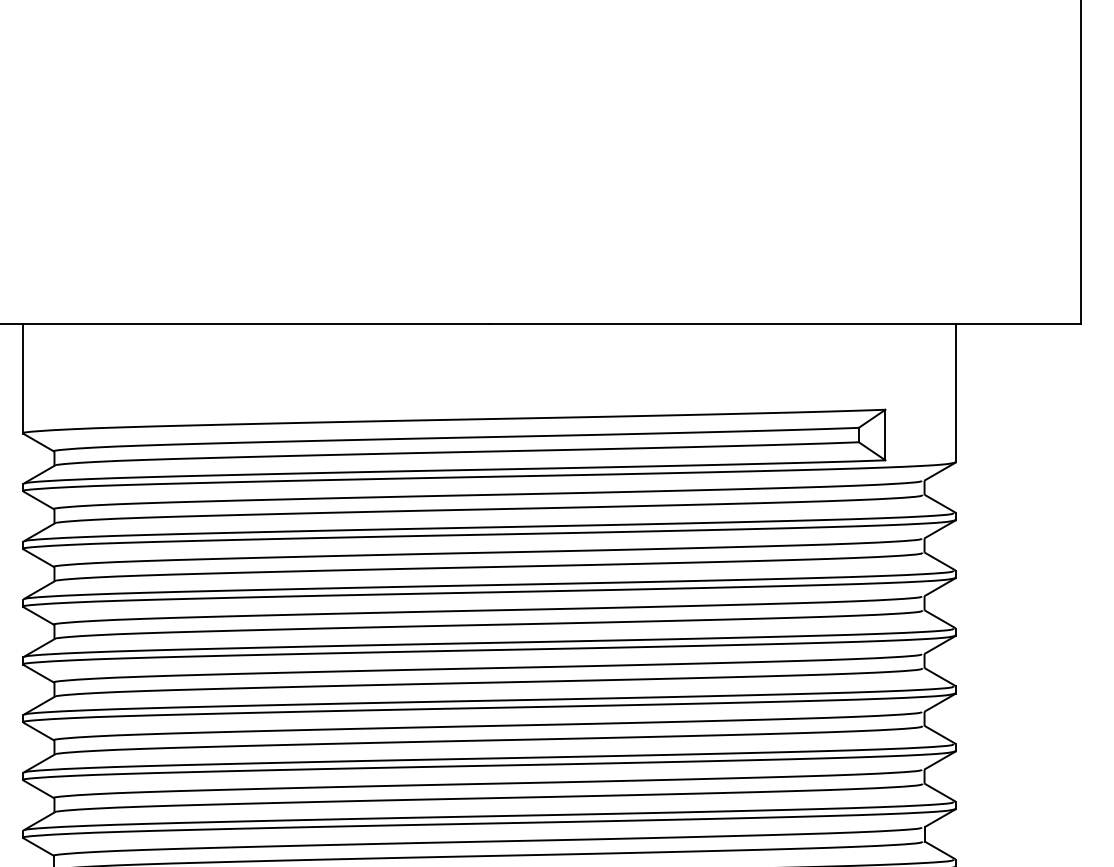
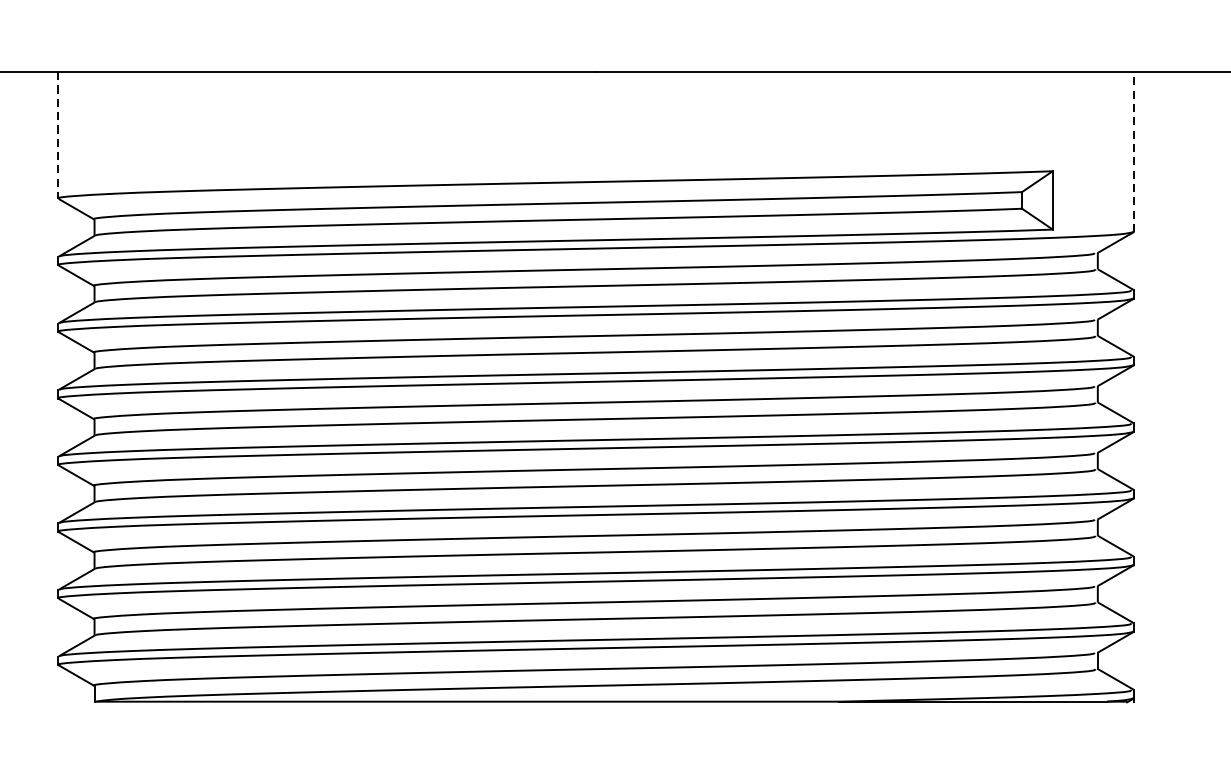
line: (23, 378) -> (58, 135), solid -> dashed
line: (955, 392) -> (1133, 151), solid -> dashed

